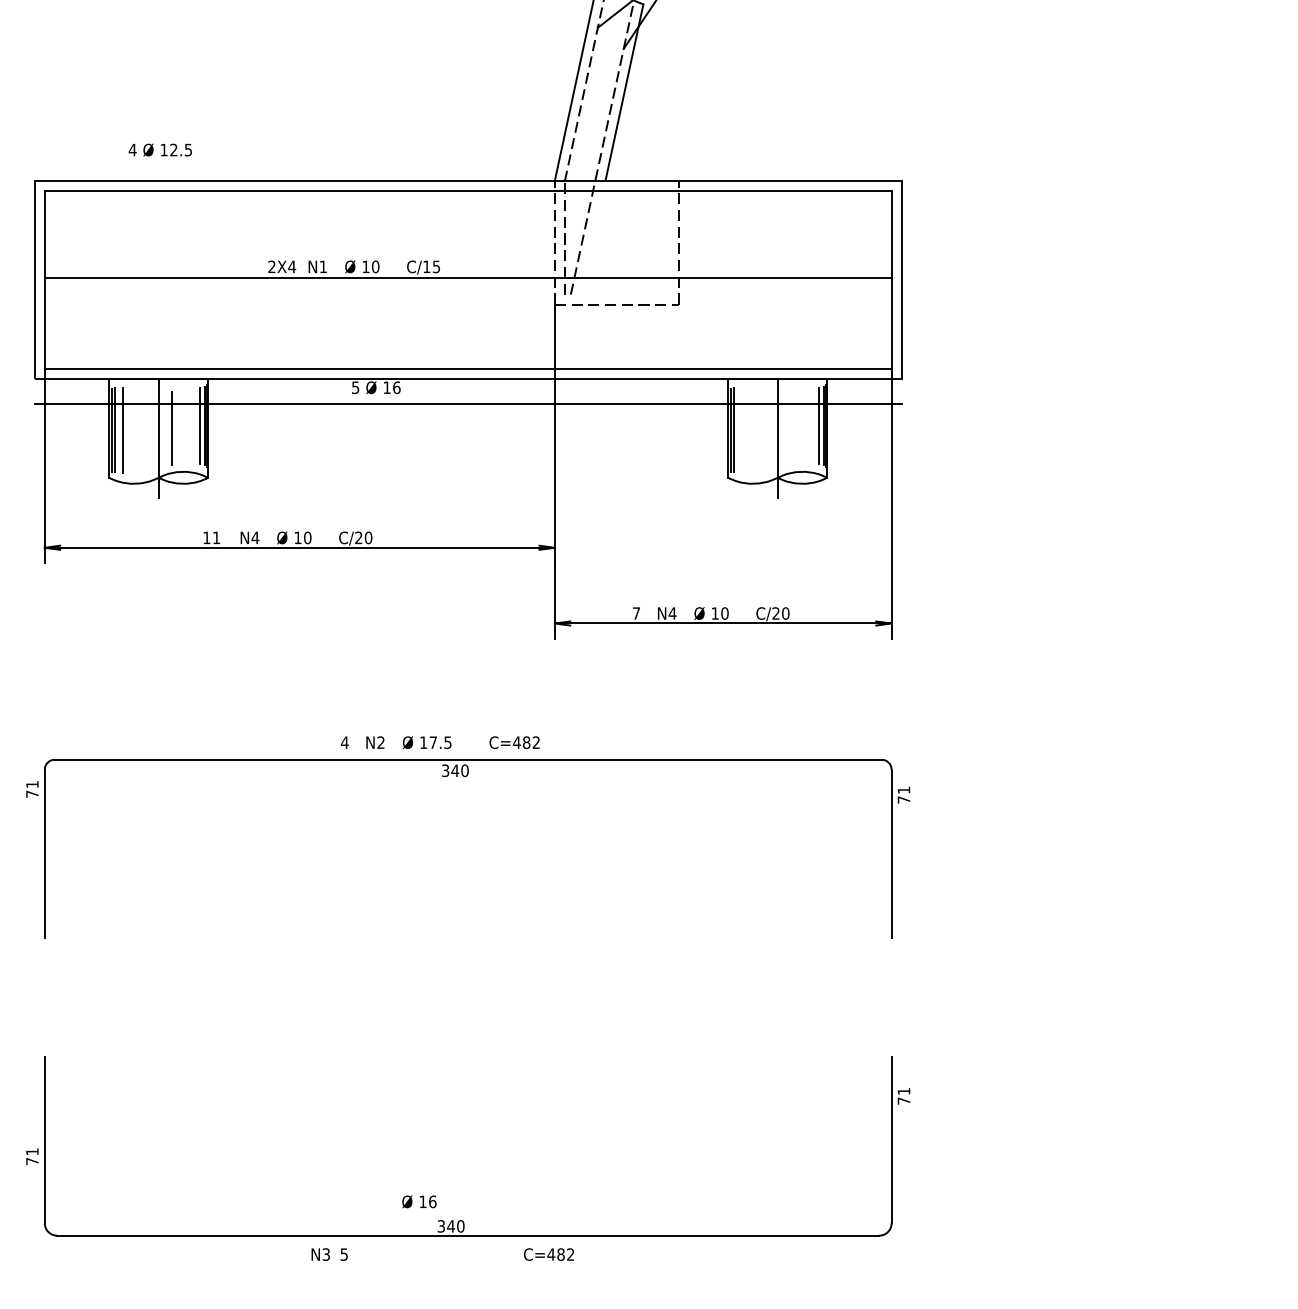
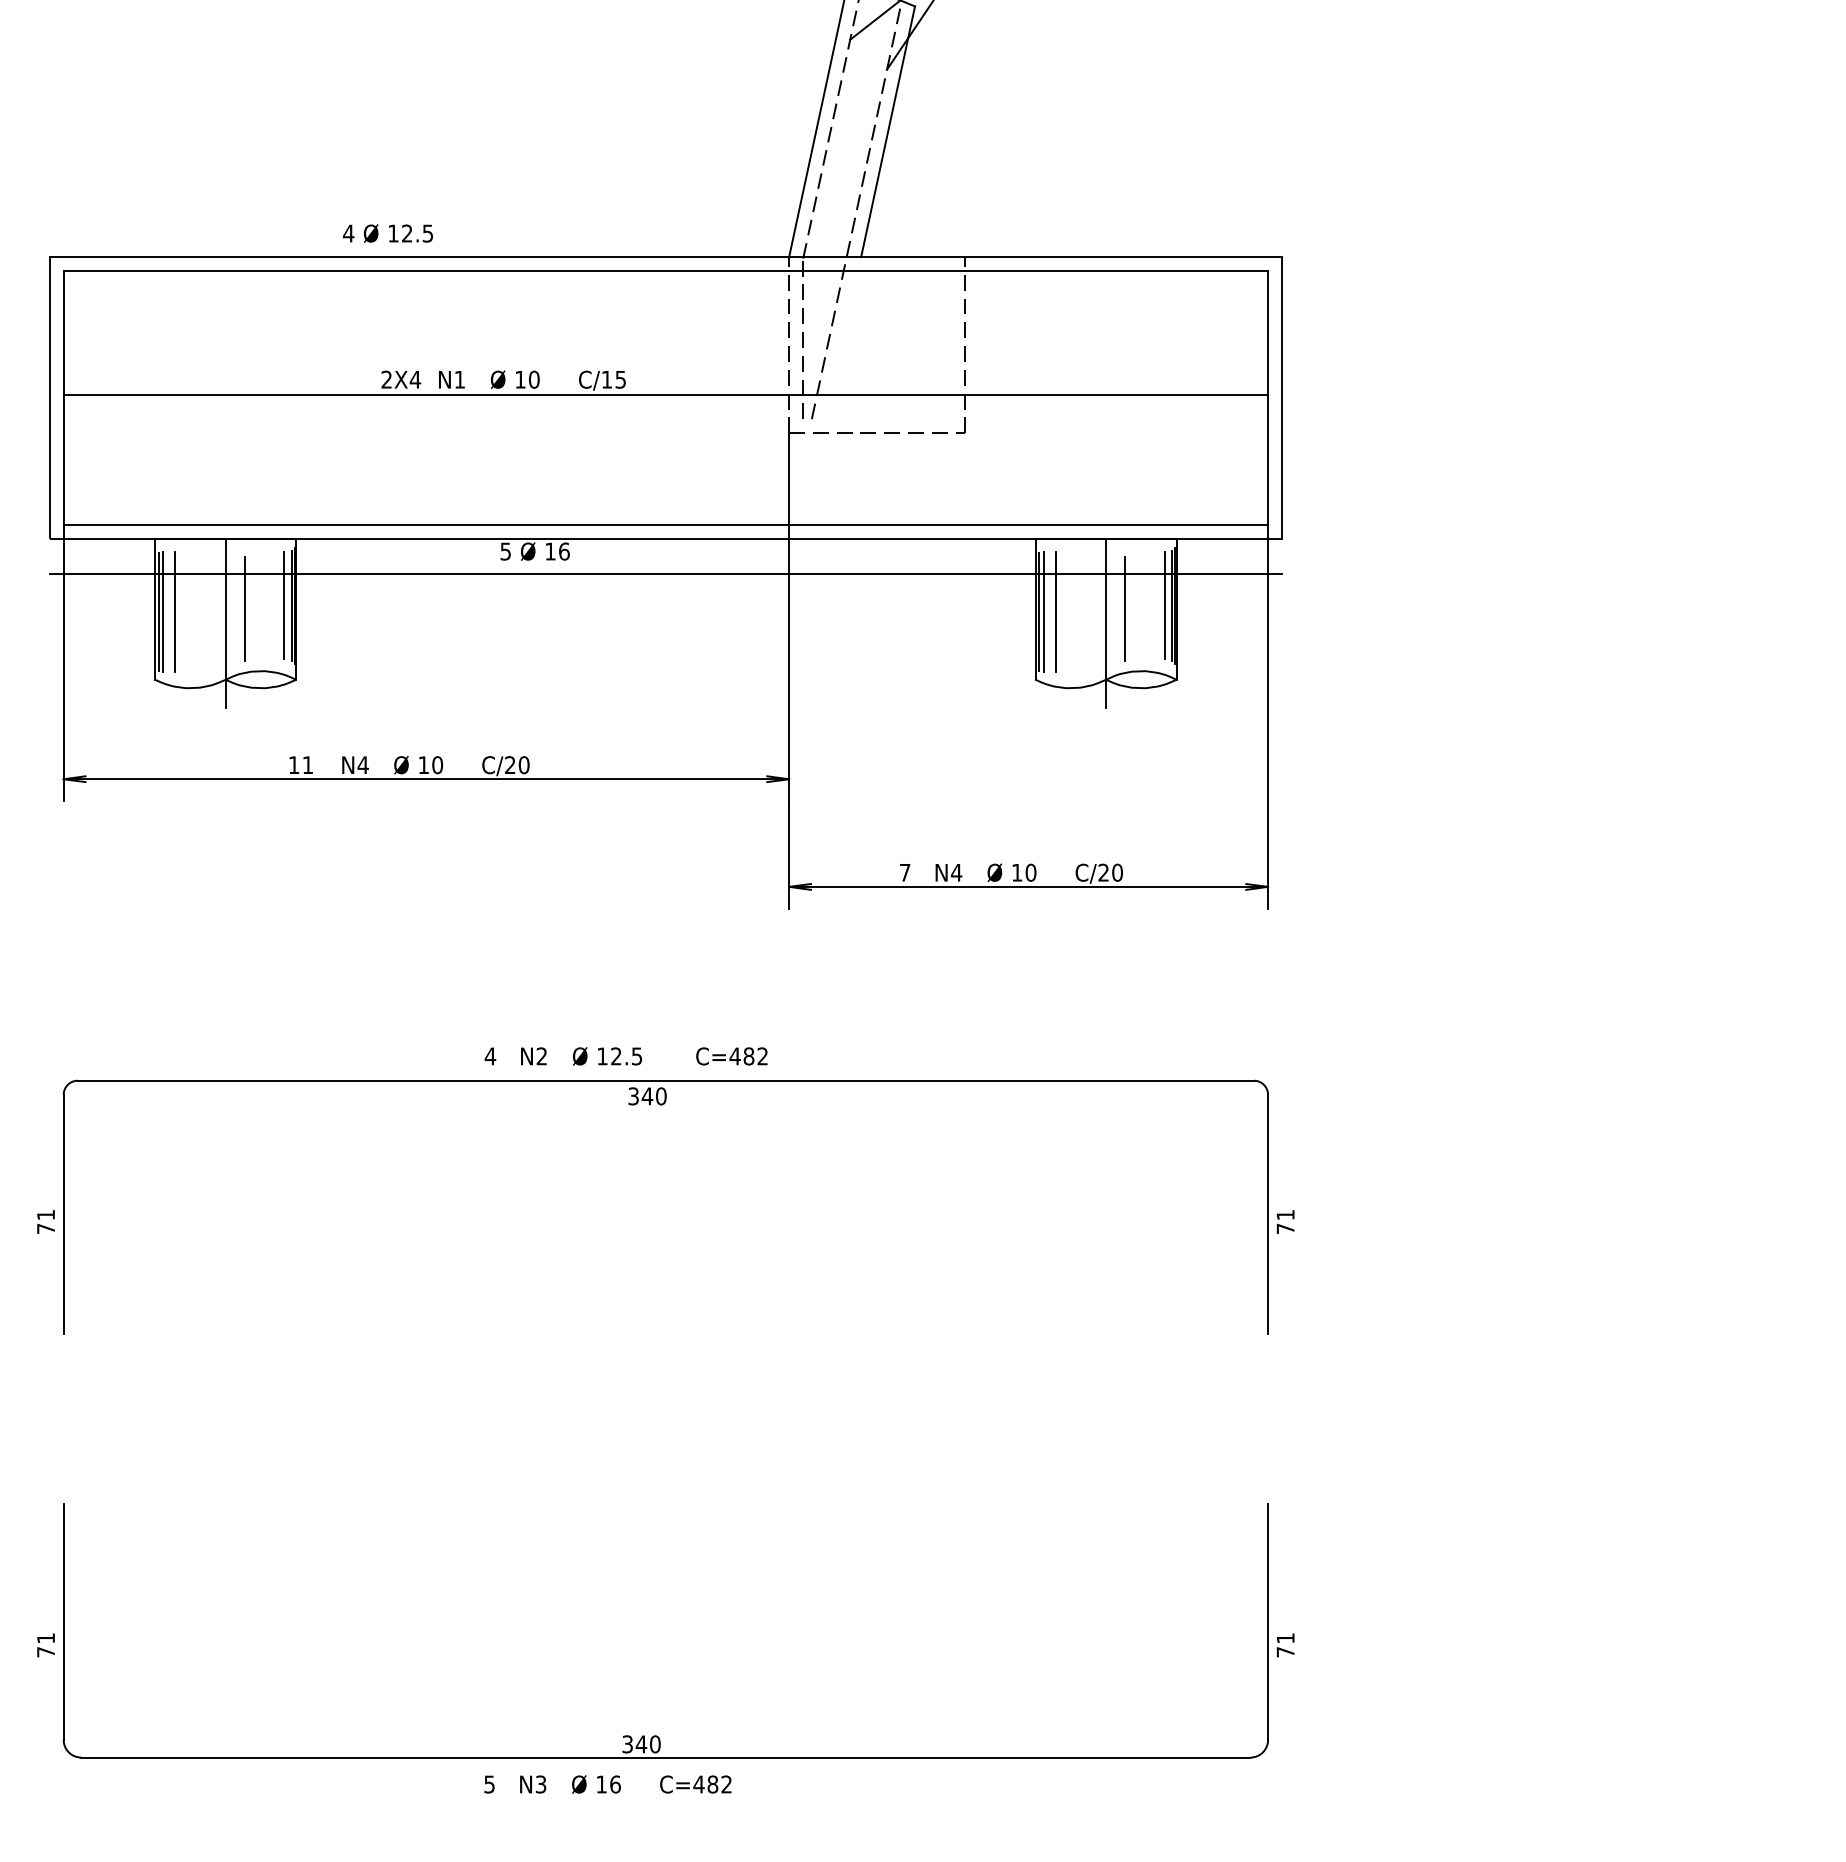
text: (159, 150) -> (387, 233), moved
line: (791, 427) -> (1125, 608), added
line: (742, 430) -> (1055, 612), added
text: (433, 742) -> (616, 1056), 17.5 -> 12.5
text: (32, 789) -> (45, 1221), moved
text: (903, 794) -> (1285, 1221), moved
text: (903, 1096) -> (1285, 1645), moved
text: (419, 1201) -> (596, 1784), moved
text: (321, 1254) -> (533, 1784), moved
text: (548, 1254) -> (695, 1784), moved

